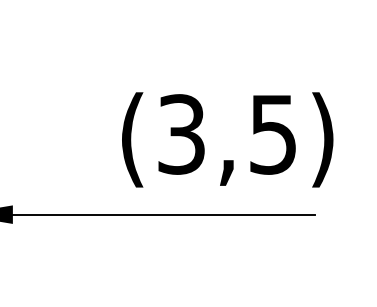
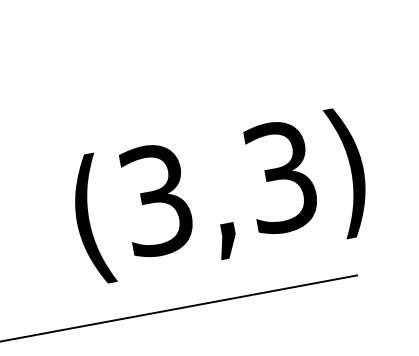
text: (273, 134) -> (281, 177), (3,5) -> (3,3)

